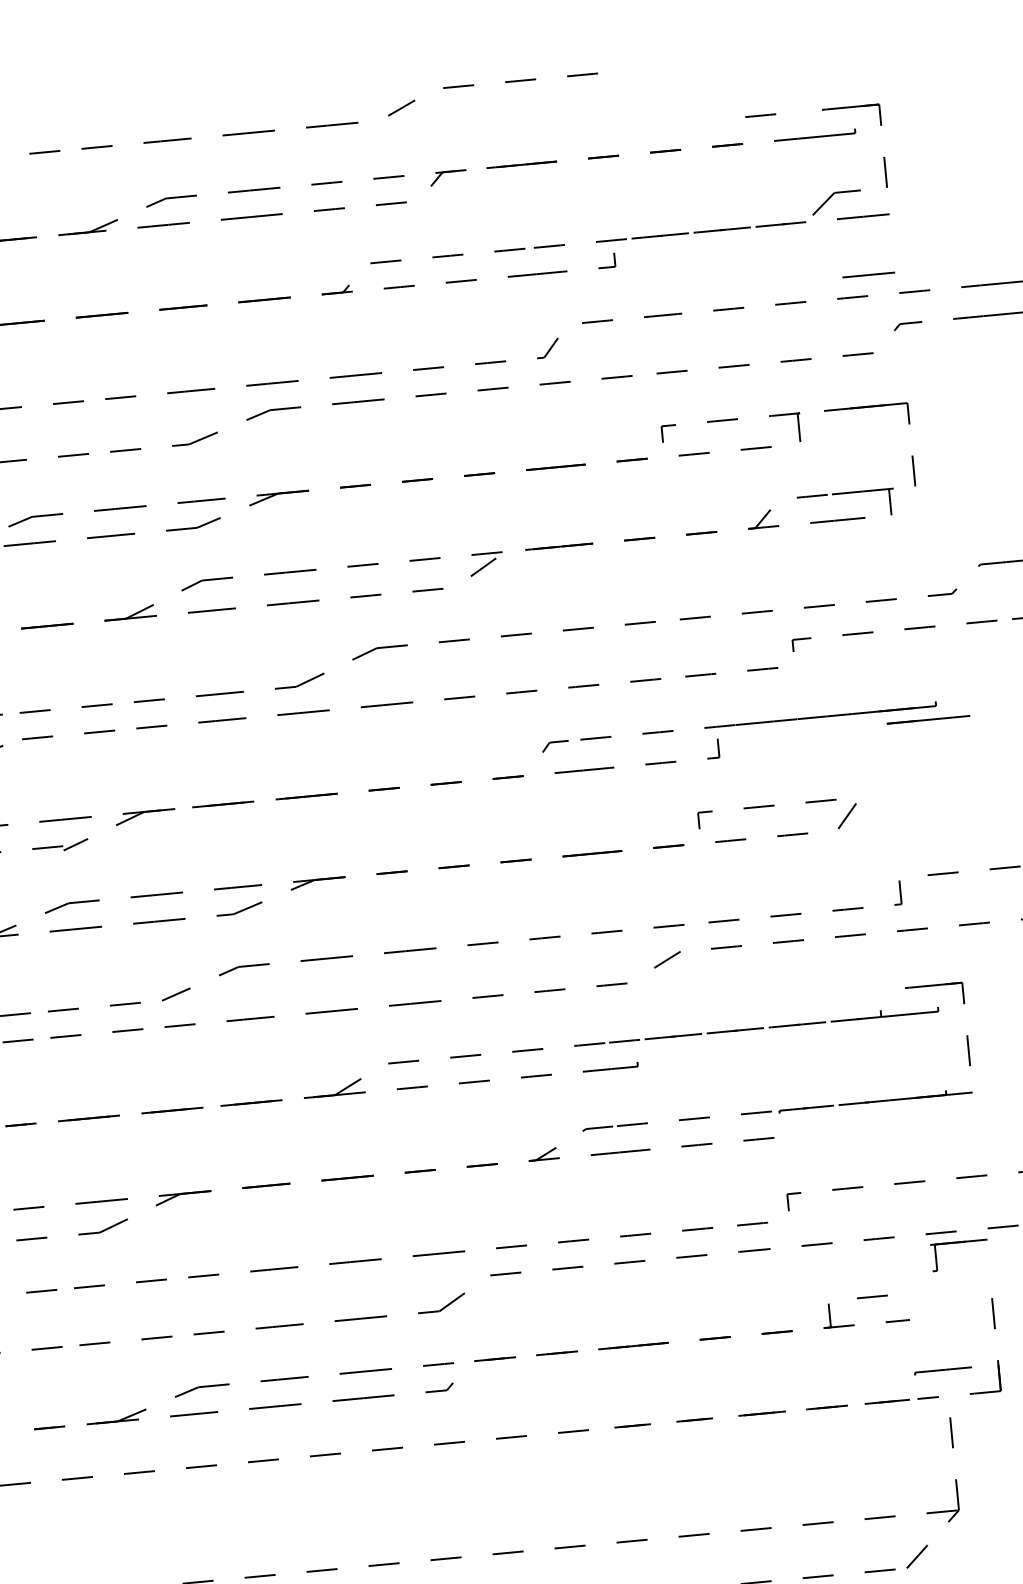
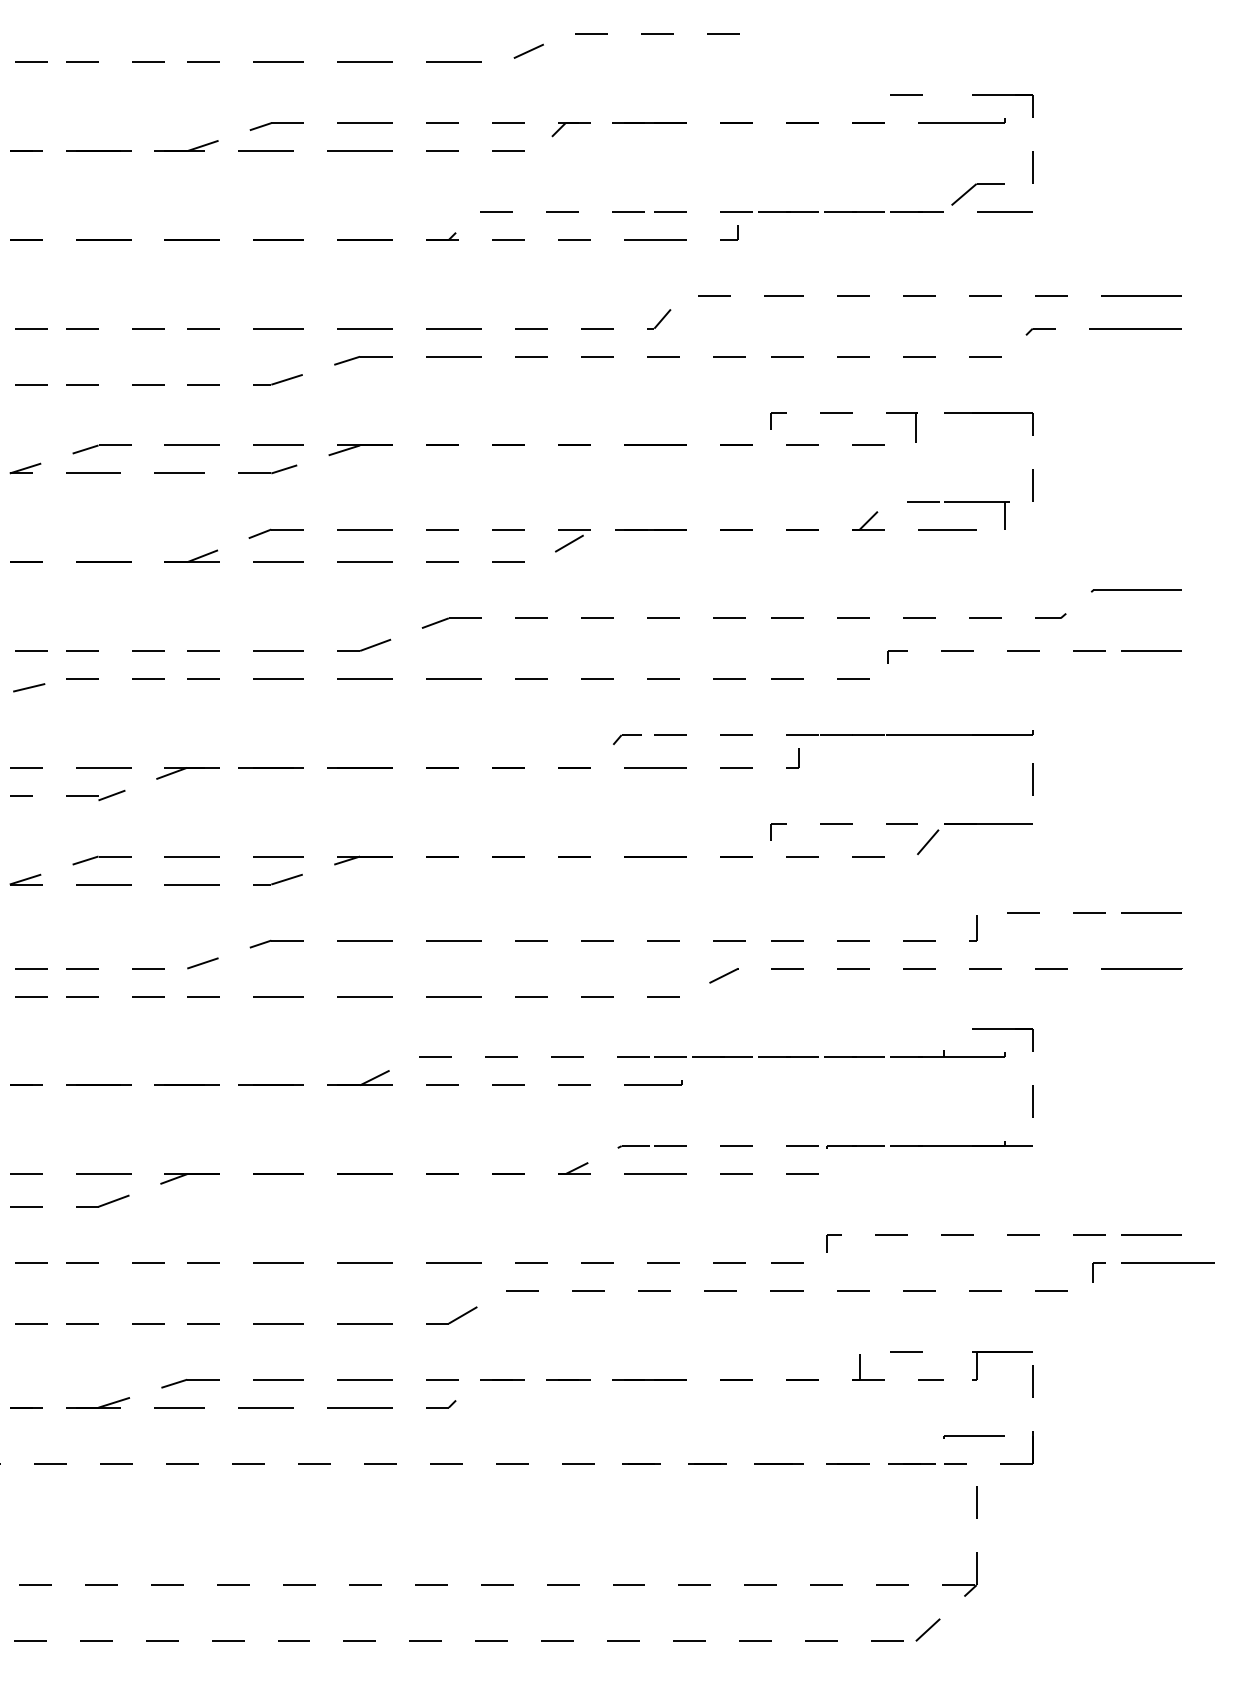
line: (868, 274) -> (1004, 273), removed
line: (928, 719) -> (988, 823), moved
line: (939, 747) -> (1032, 779), added
part: (959, 1243) -> (1002, 1352), moved

